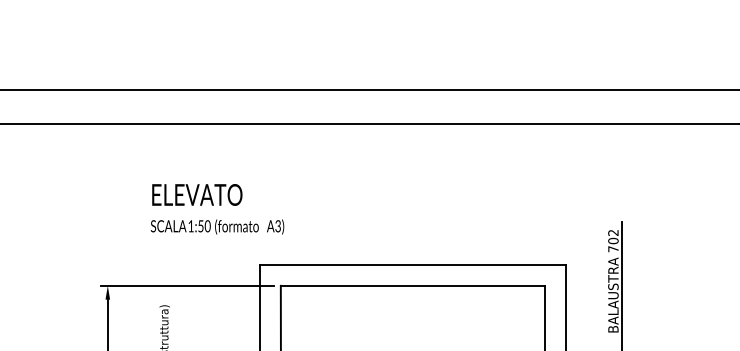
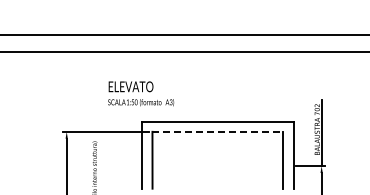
text: (218, 208) -> (141, 93), moved
line: (414, 285) -> (218, 131), solid -> dashed

